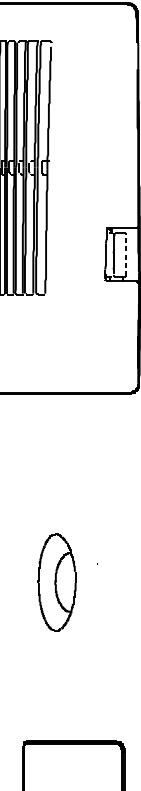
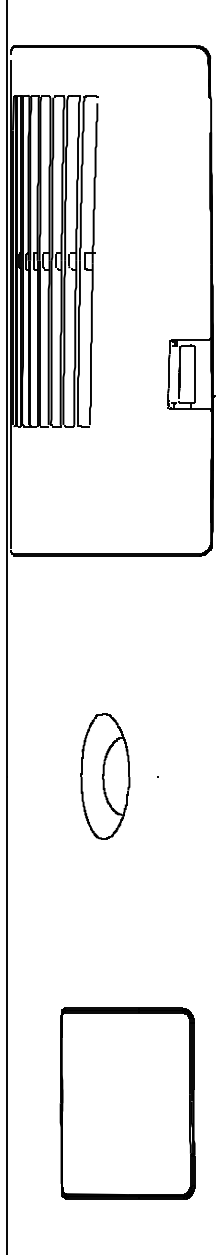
line: (126, 254) -> (195, 374), dashed -> solid
part: (57, 582) -> (105, 776), moved

